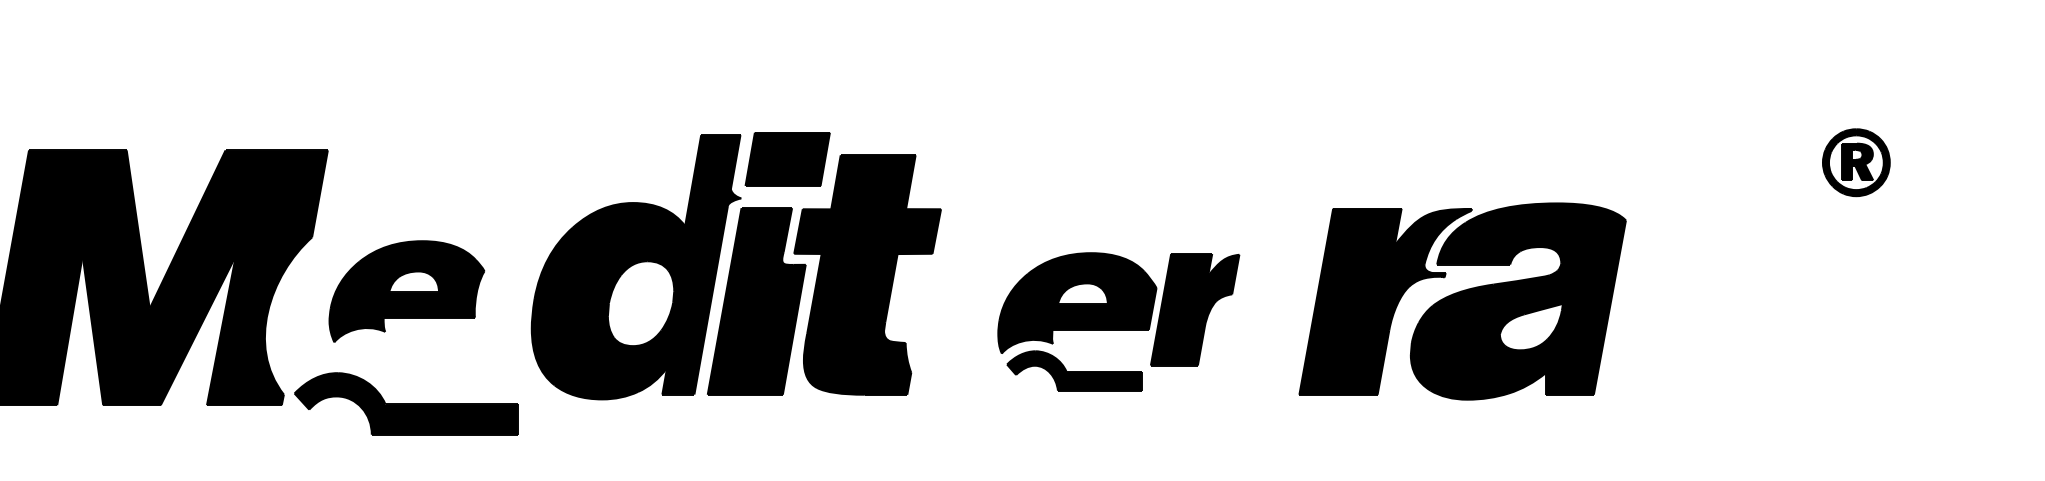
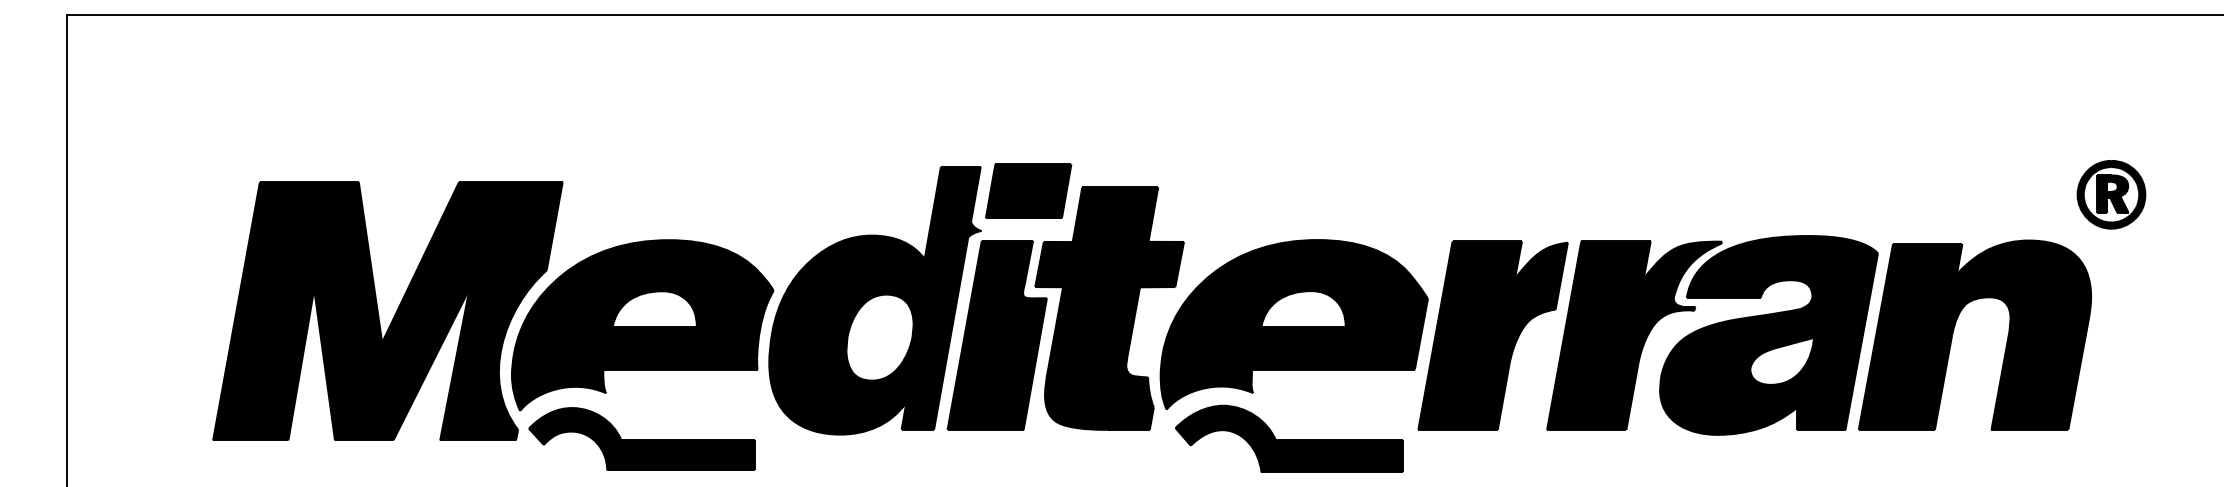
part: (406, 291) -> (642, 325), size x1.67
part: (1702, 292) -> (1955, 326), added
part: (1118, 321) -> (1363, 355), size x1.67

